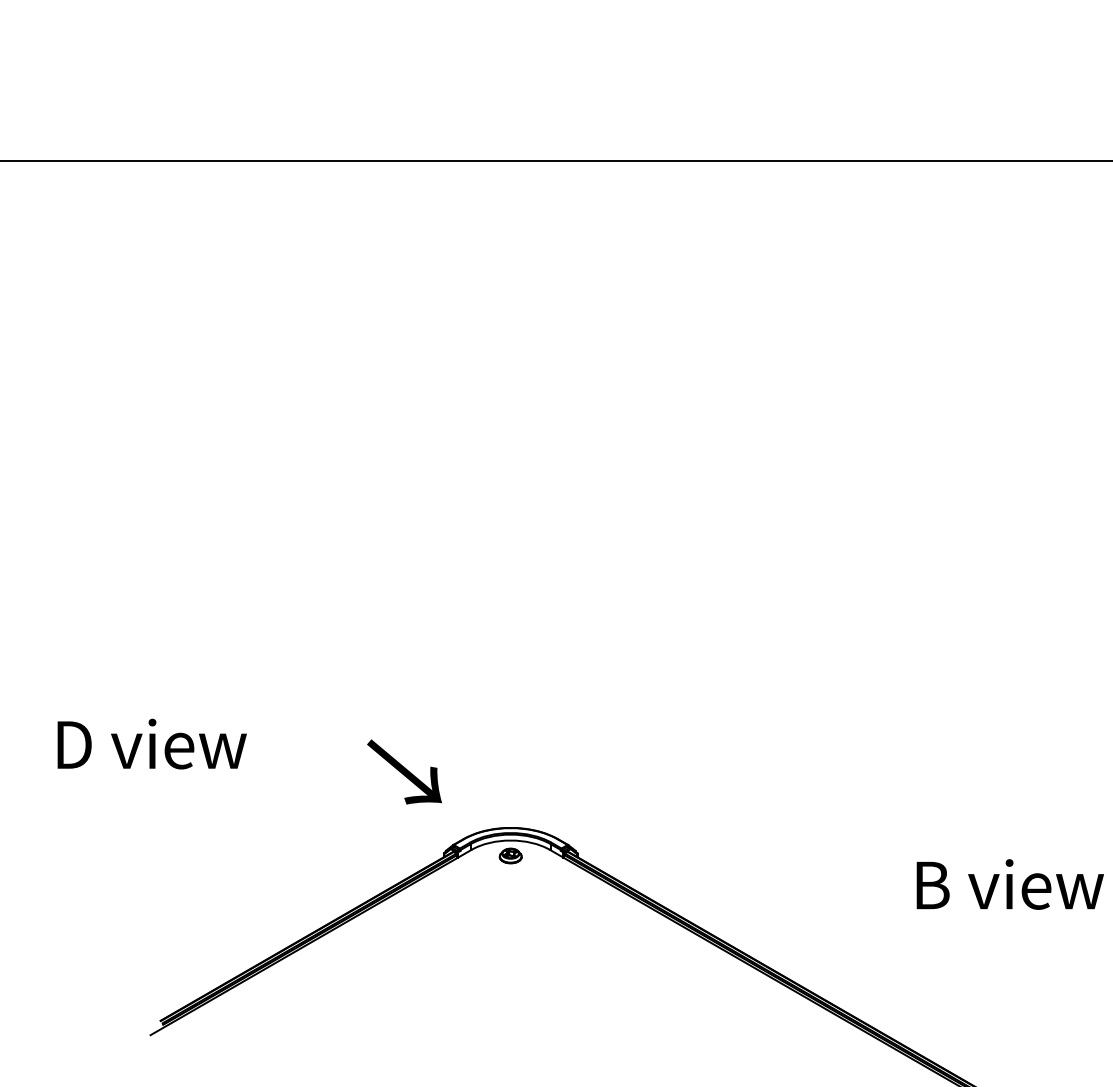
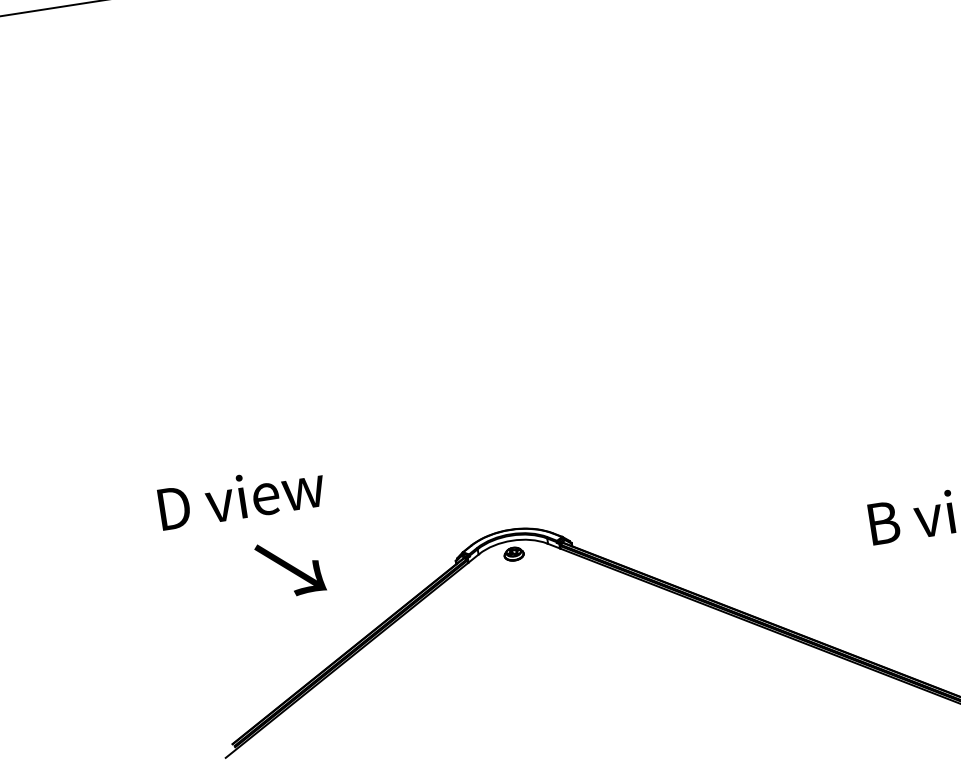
text: (151, 743) -> (241, 496), moved
text: (404, 771) -> (290, 567), moved

